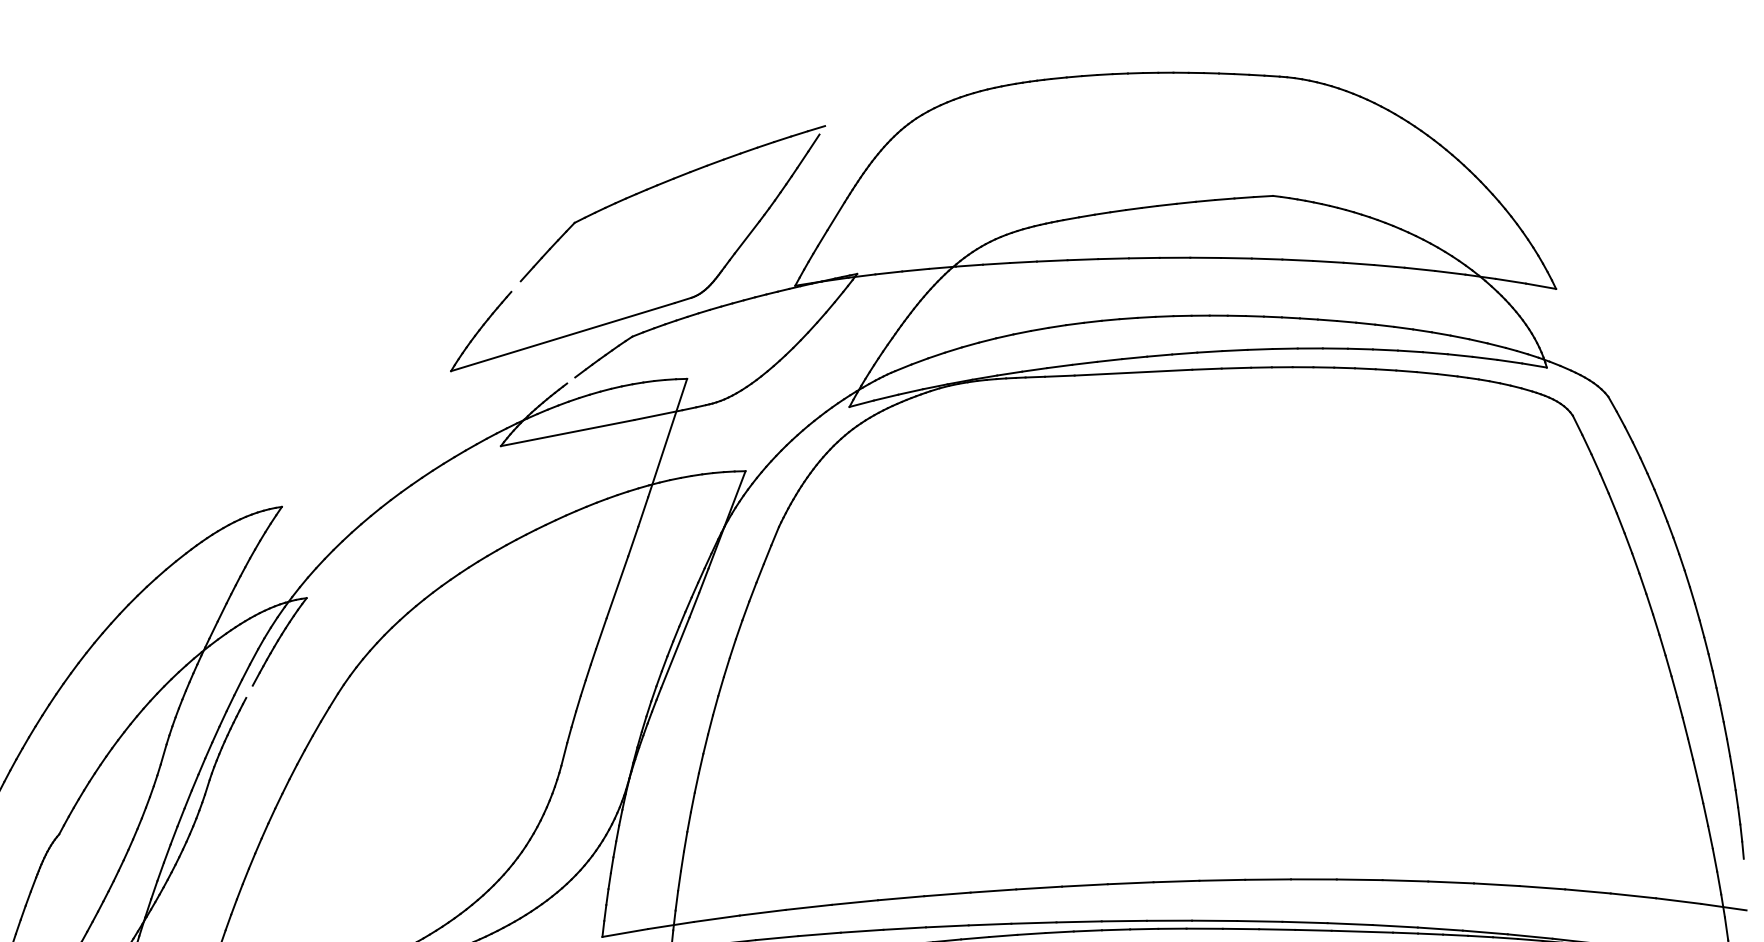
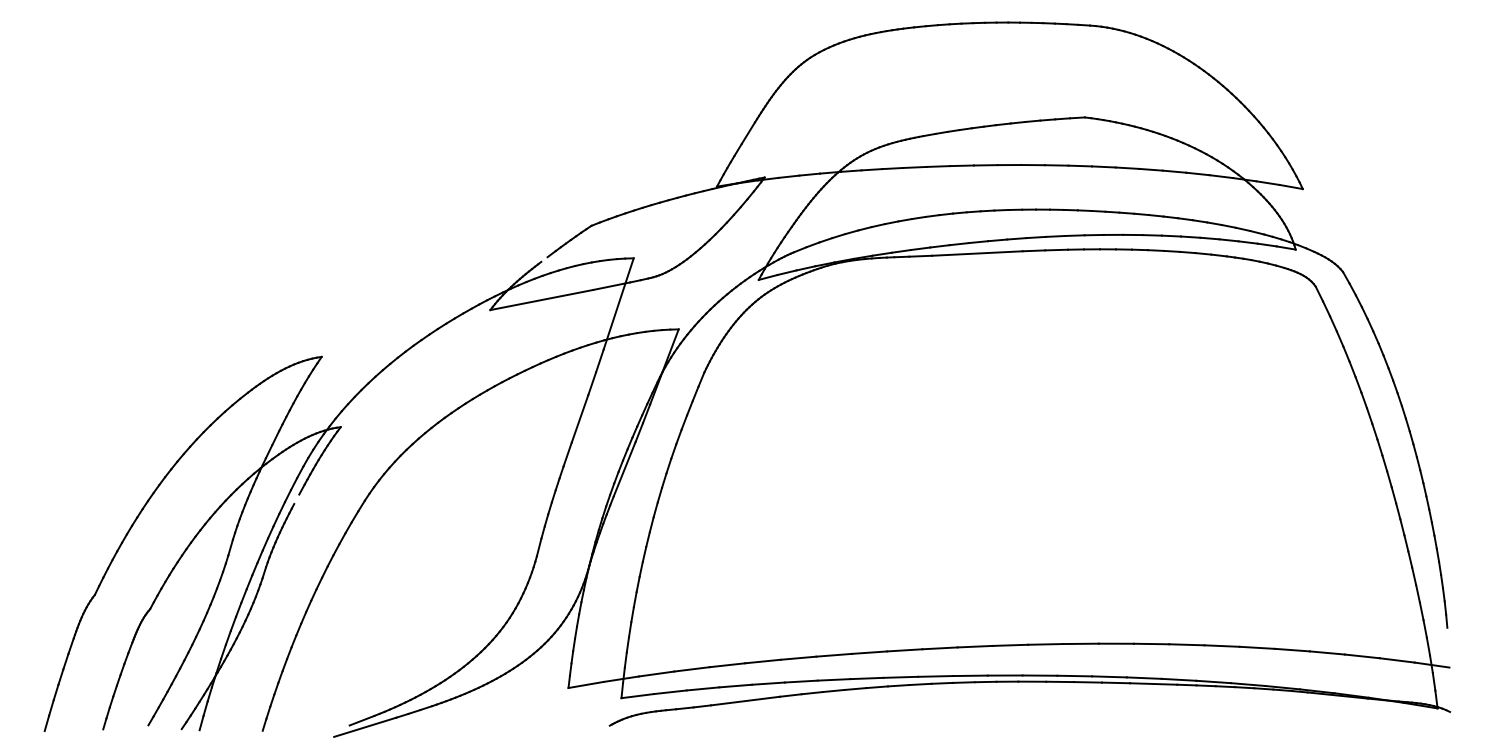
part: (615, 205) -> (578, 124), removed

